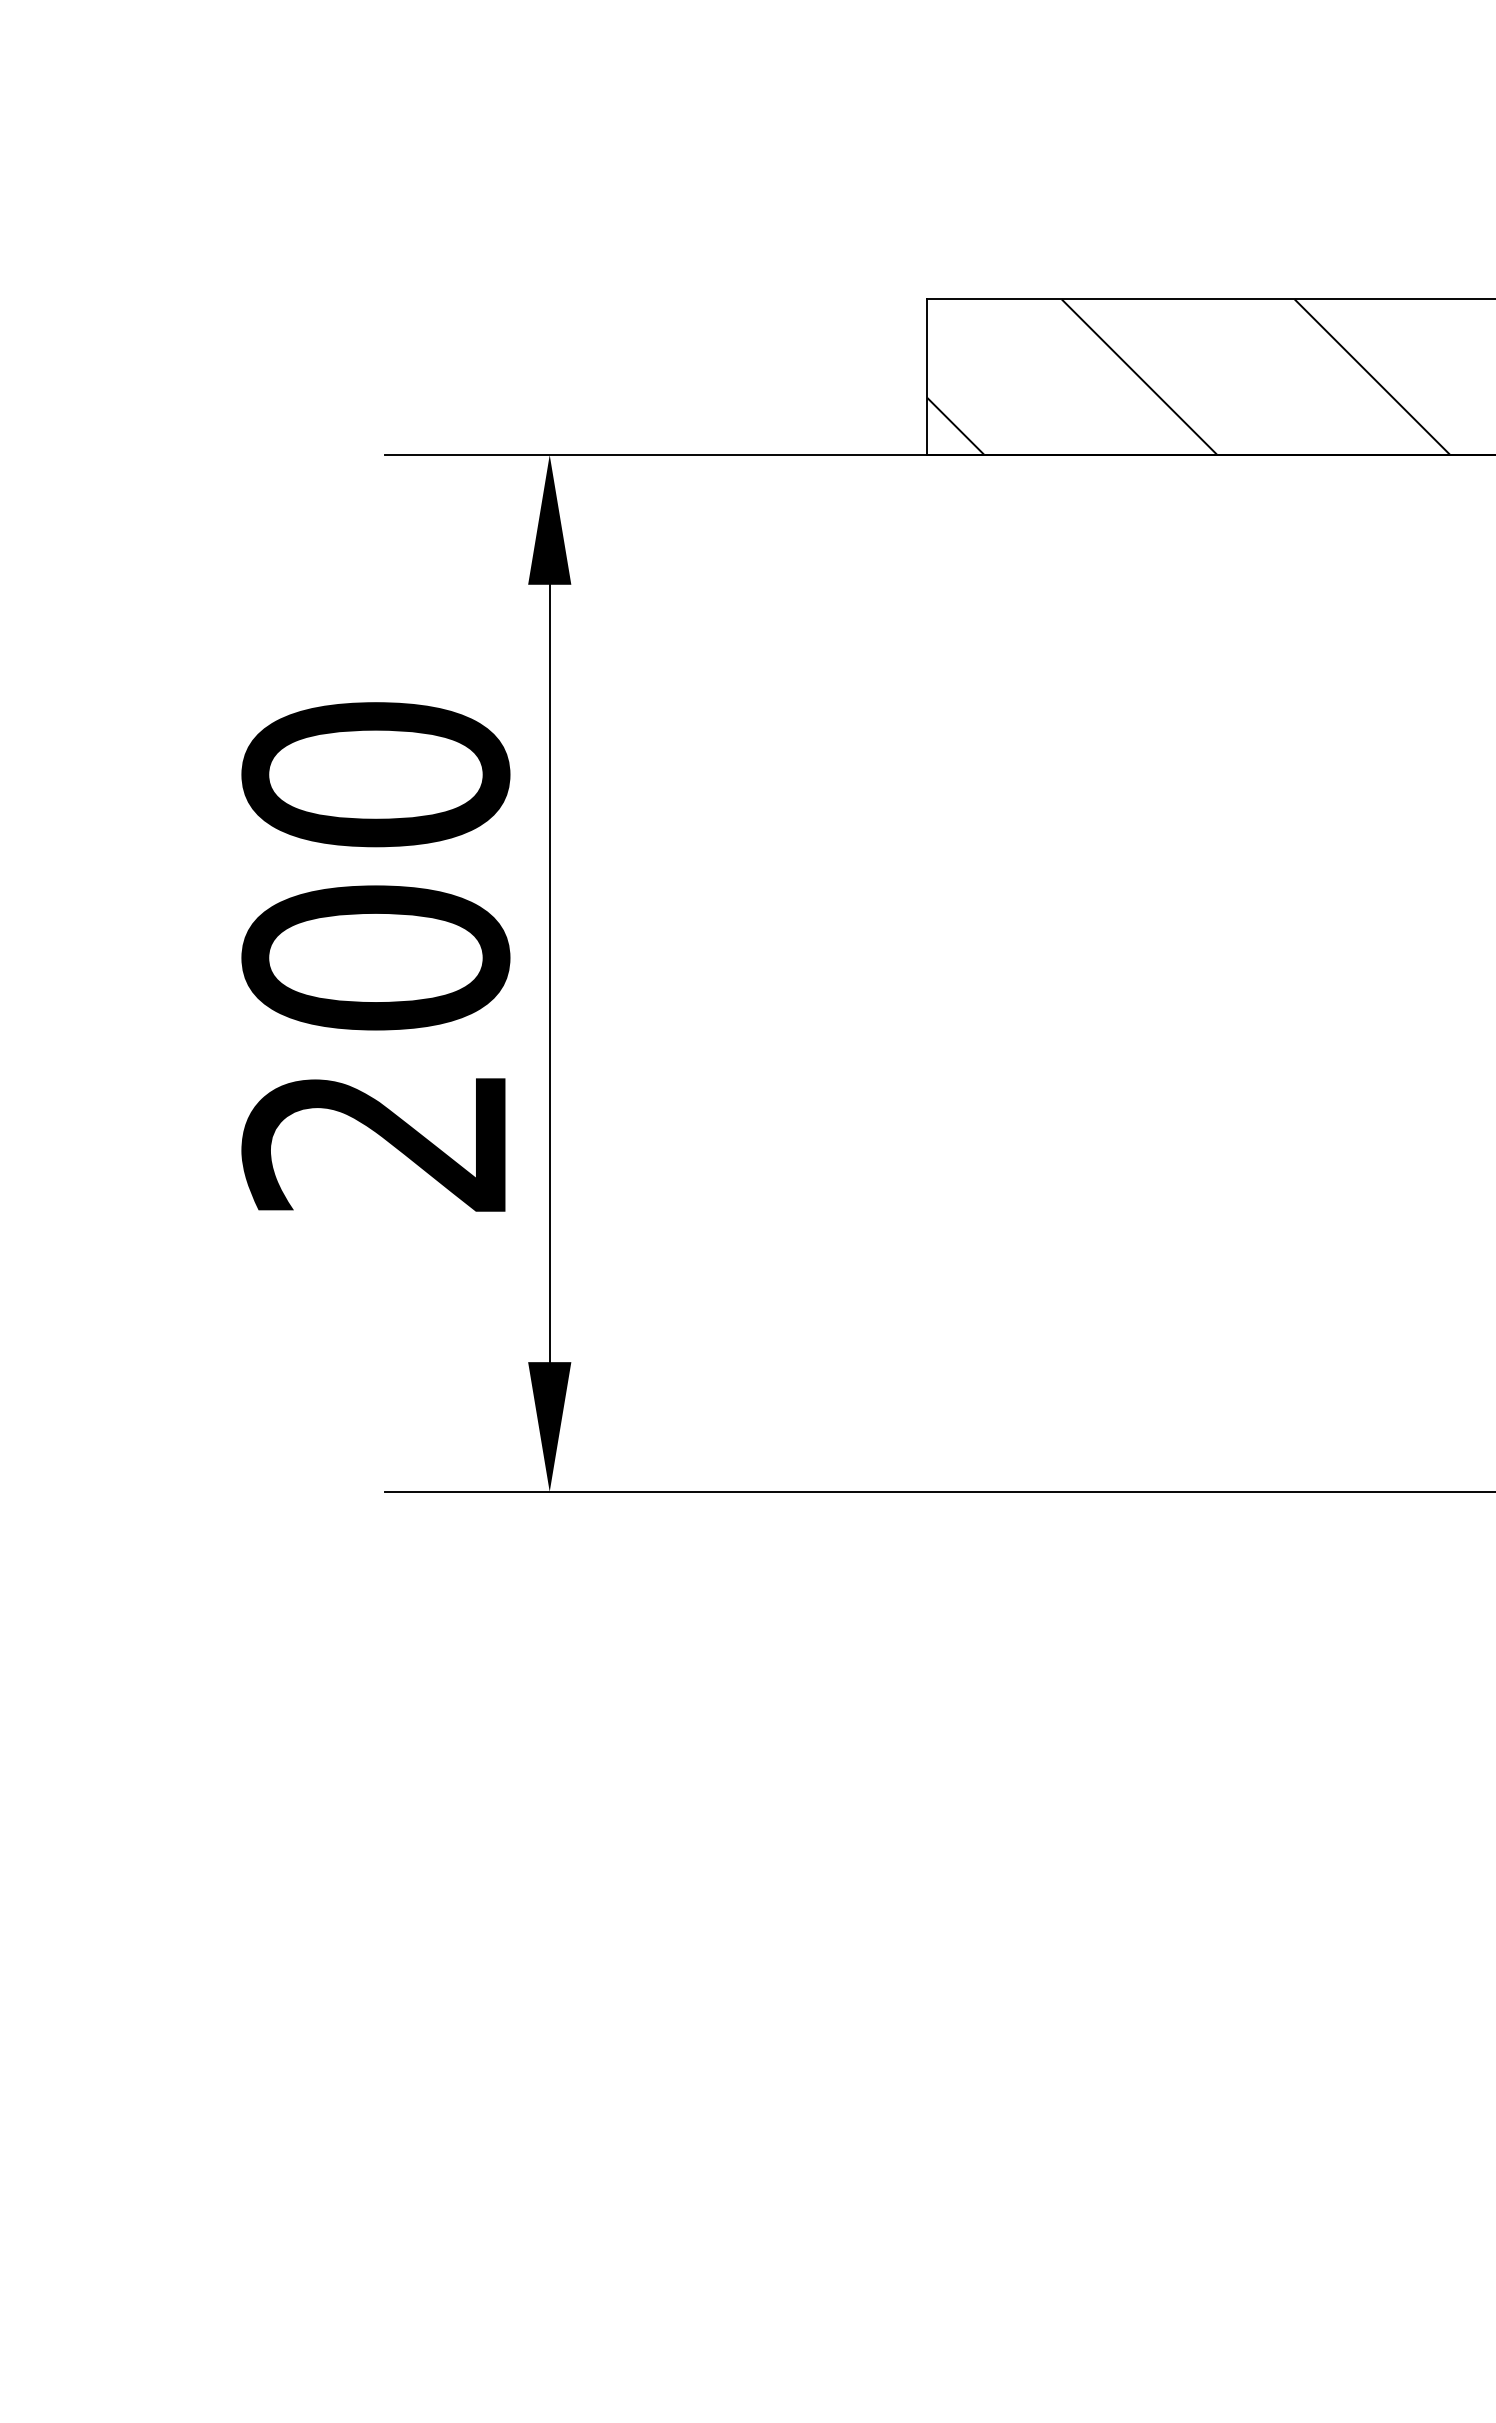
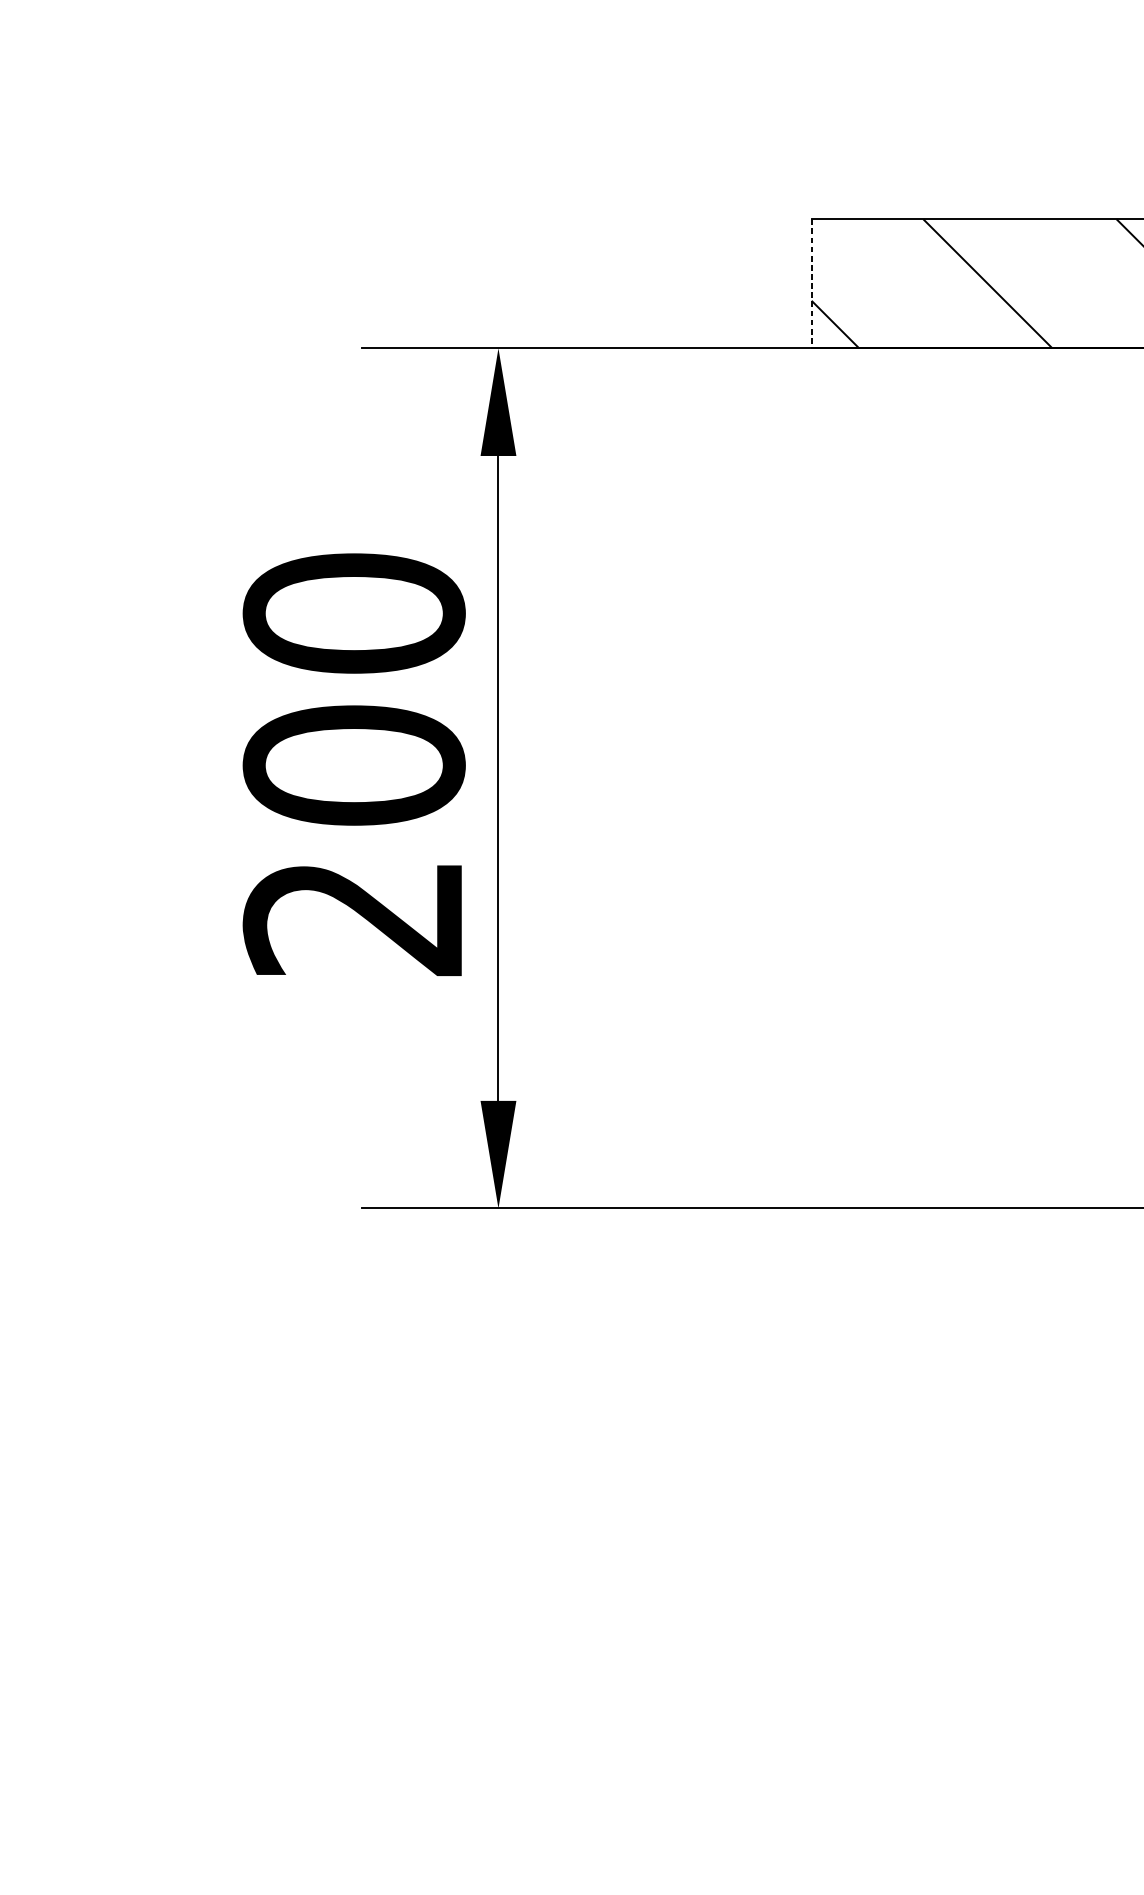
line: (927, 377) -> (811, 284), solid -> dashed

